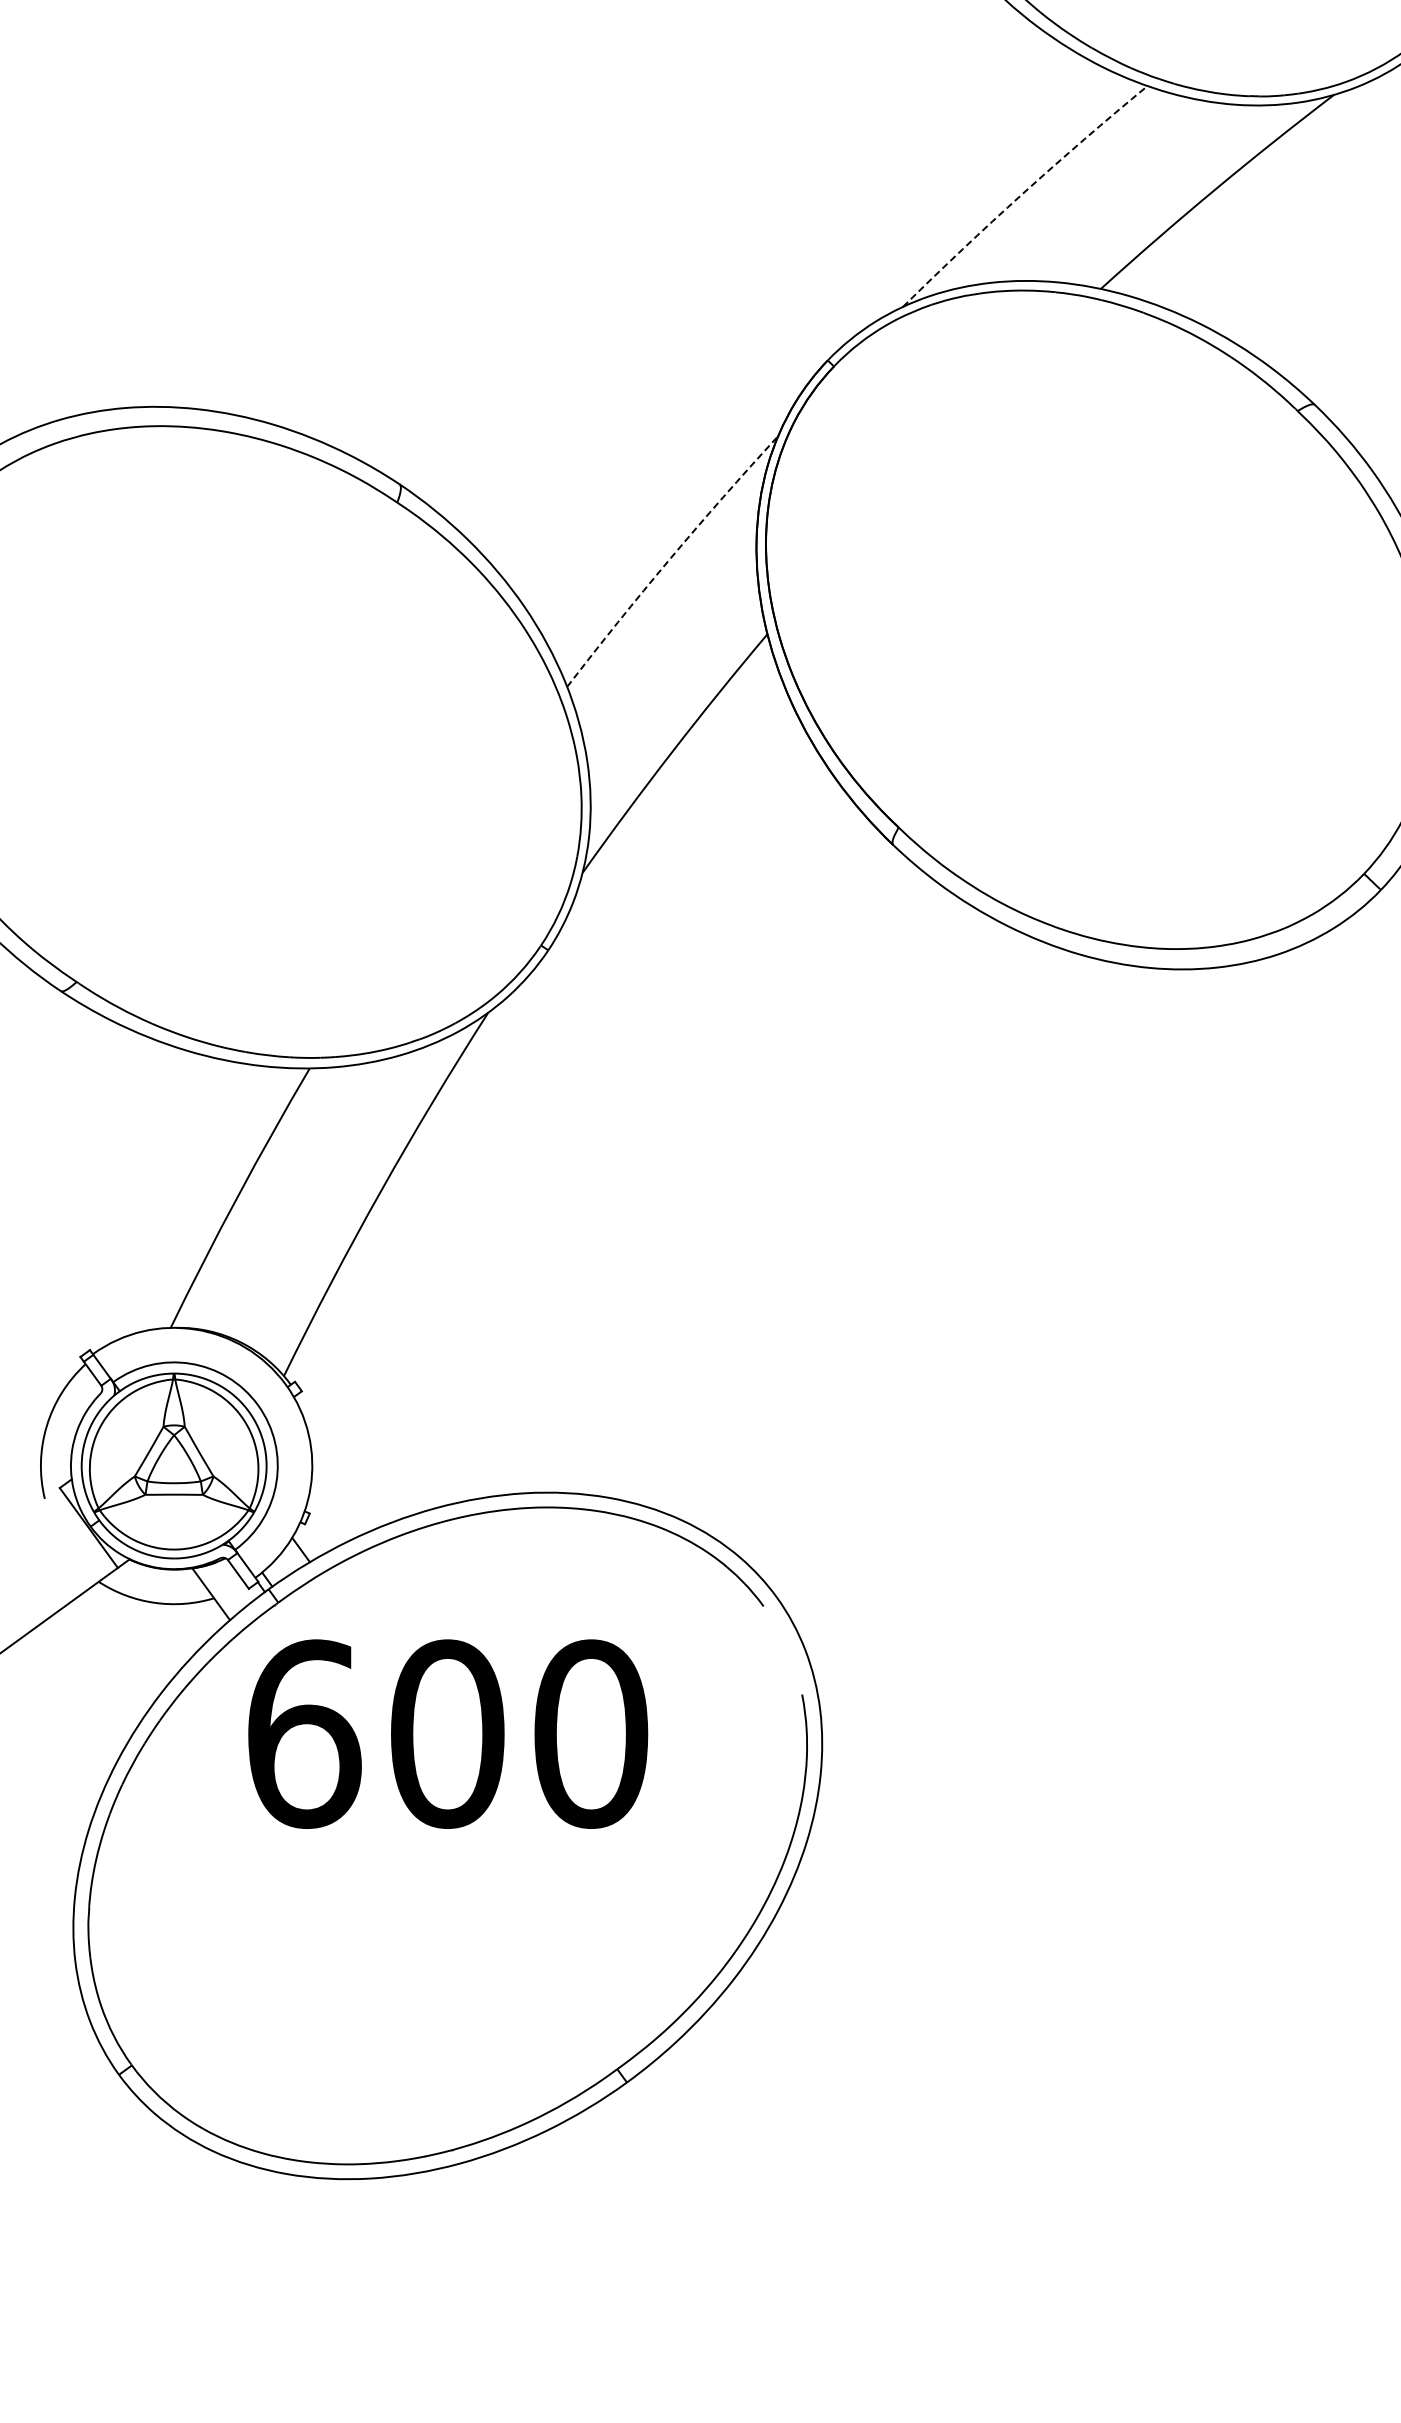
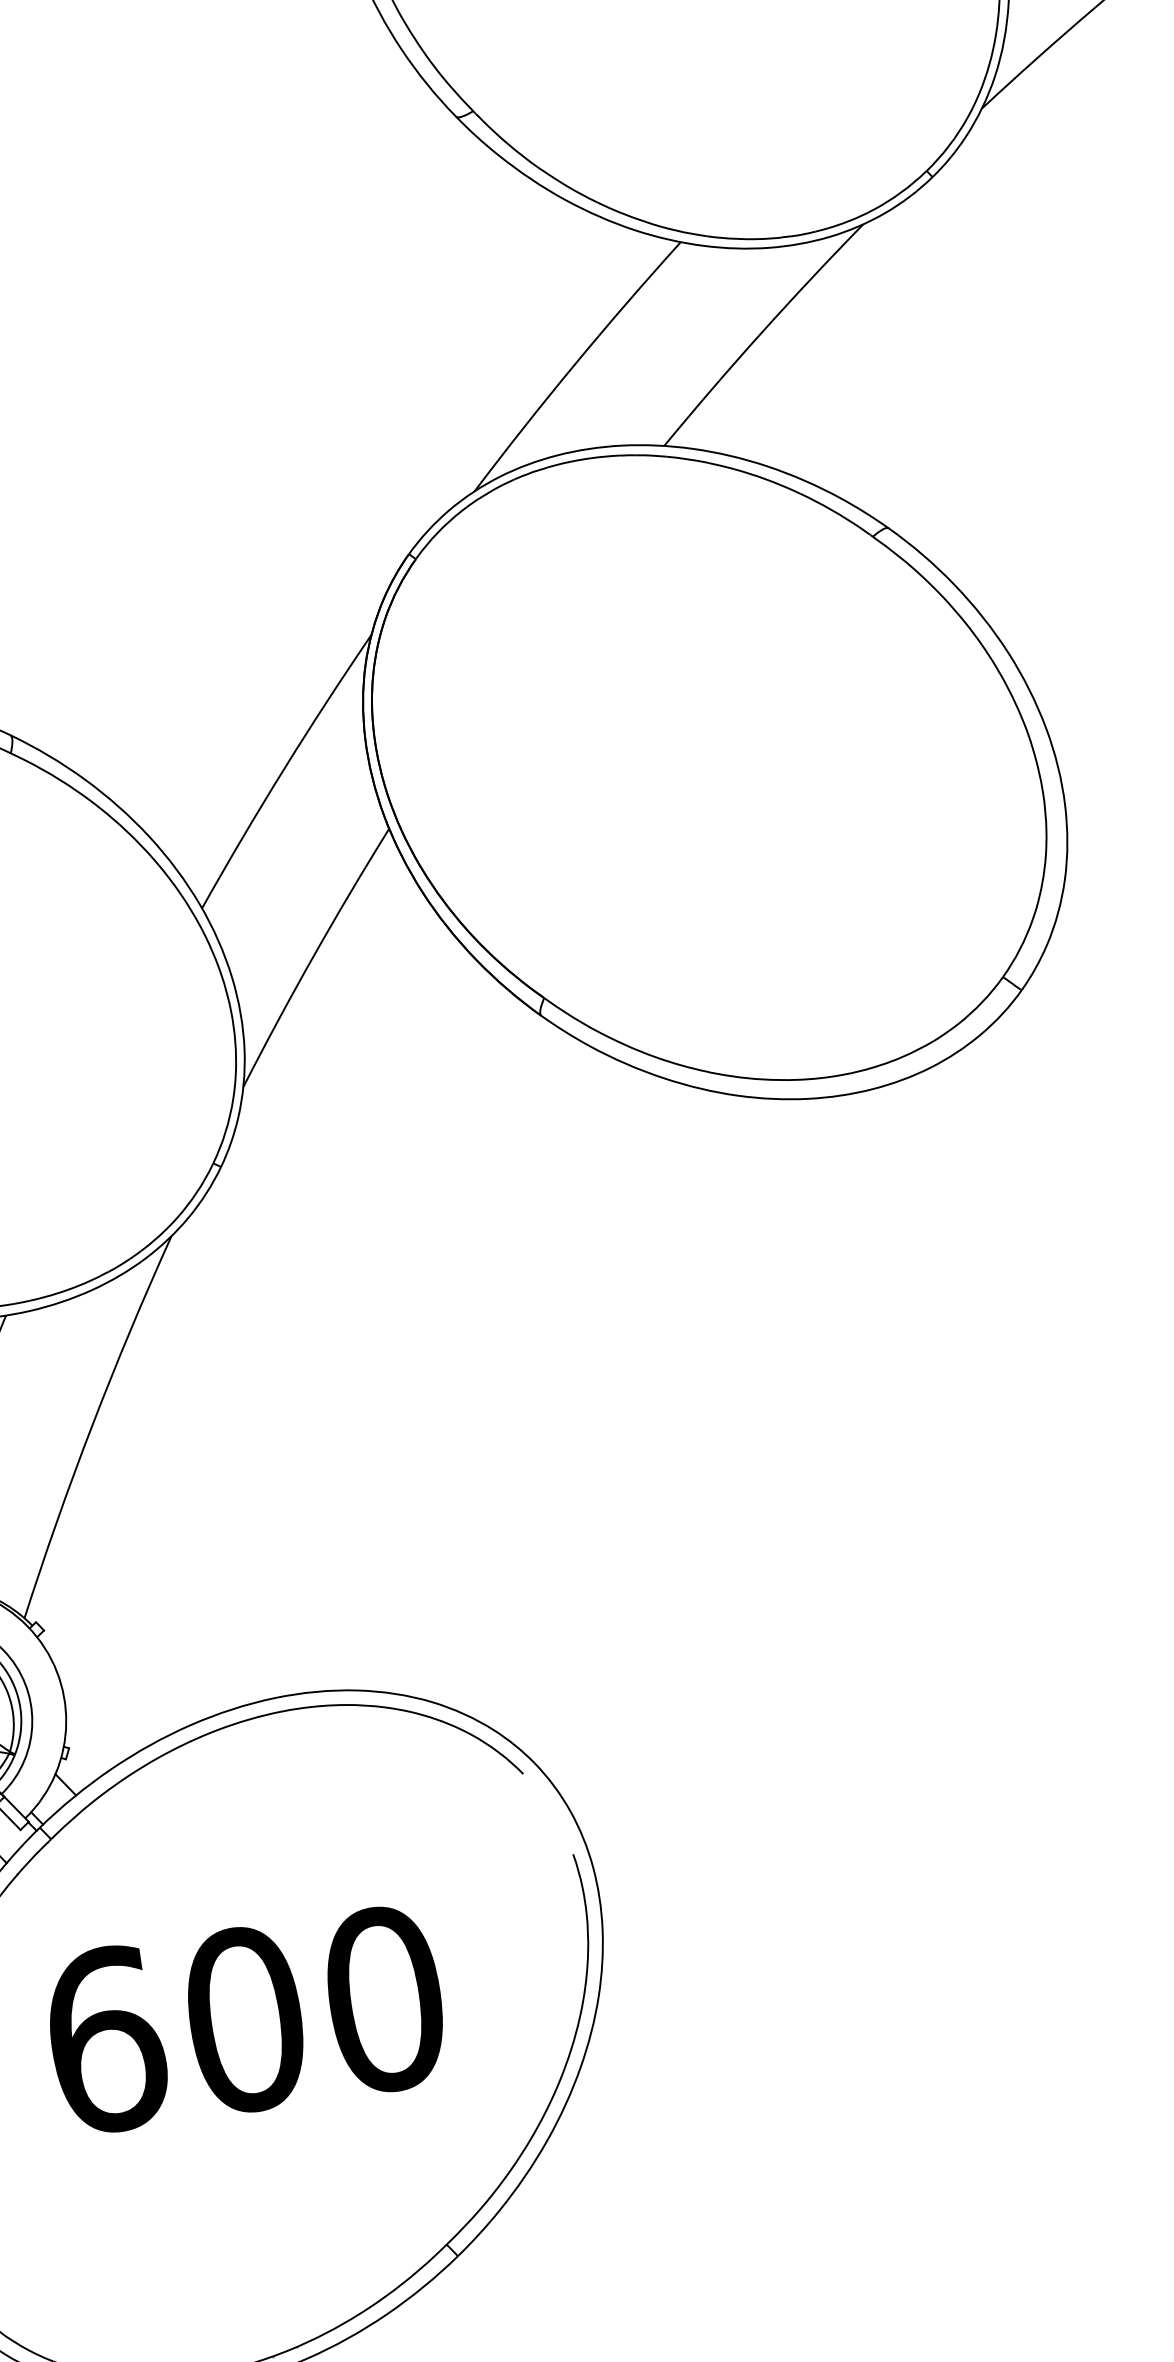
arc: (1022, 193) -> (574, 364), dashed -> solid
arc: (669, 559) -> (283, 770), dashed -> solid
text: (448, 1733) -> (246, 2019), moved

